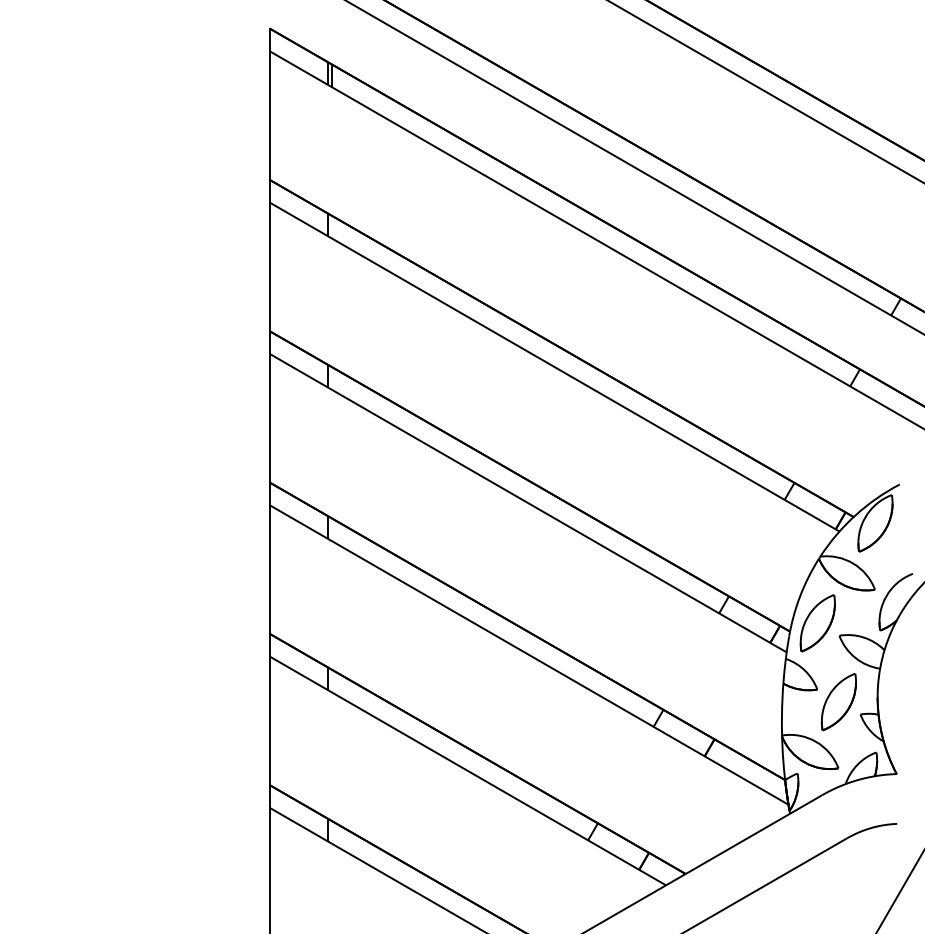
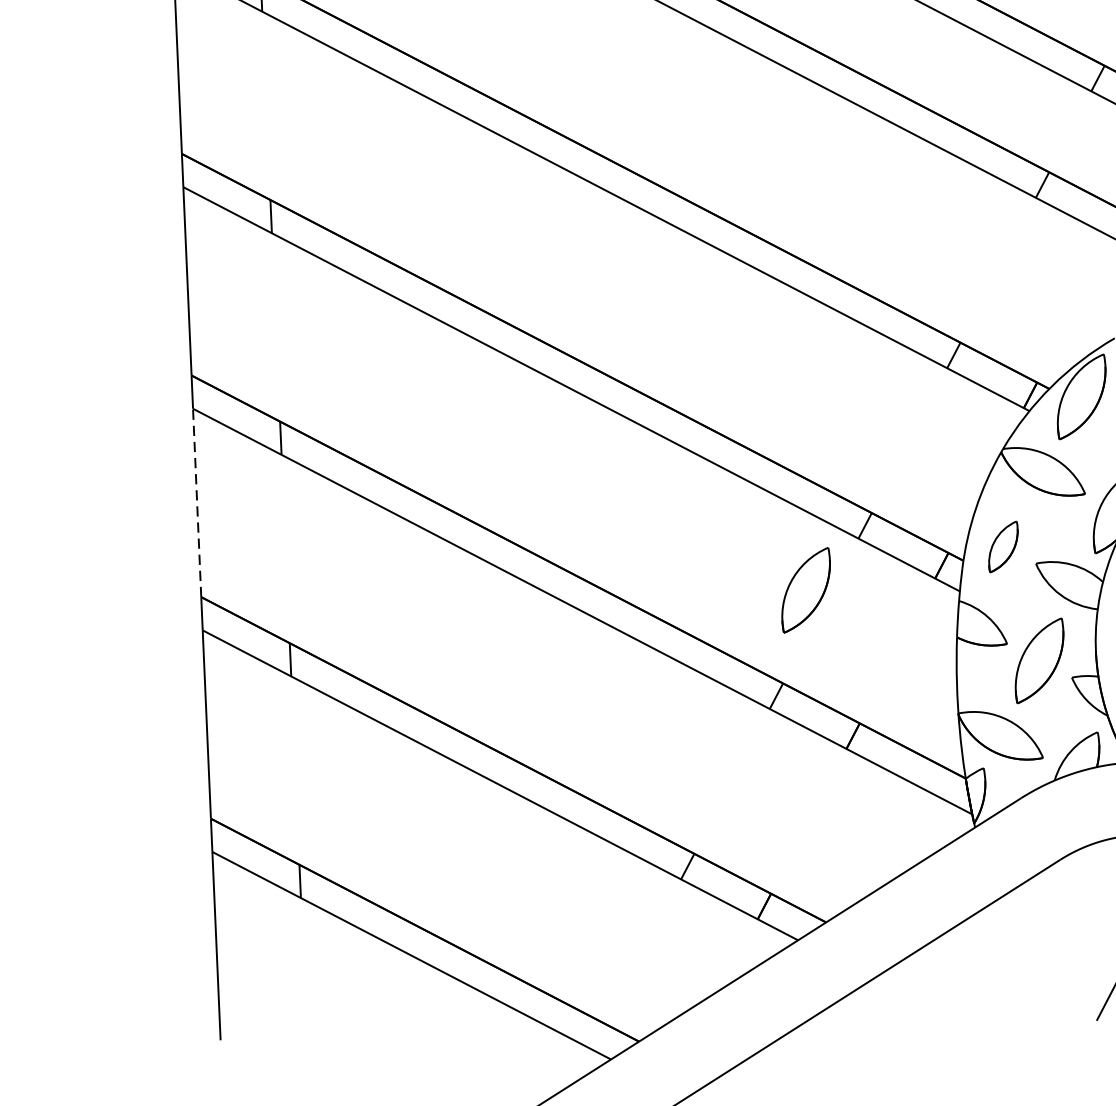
line: (269, 568) -> (197, 501), solid -> dashed
part: (817, 623) -> (1003, 547), size x0.6
part: (681, 647) -> (805, 590), added

